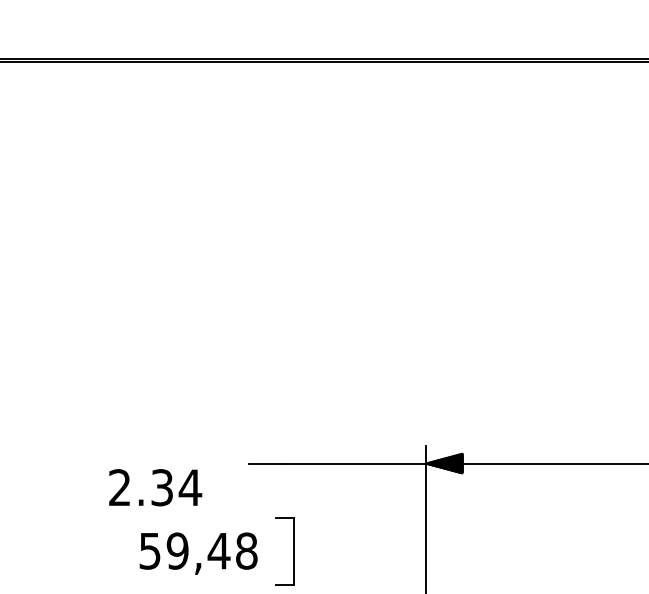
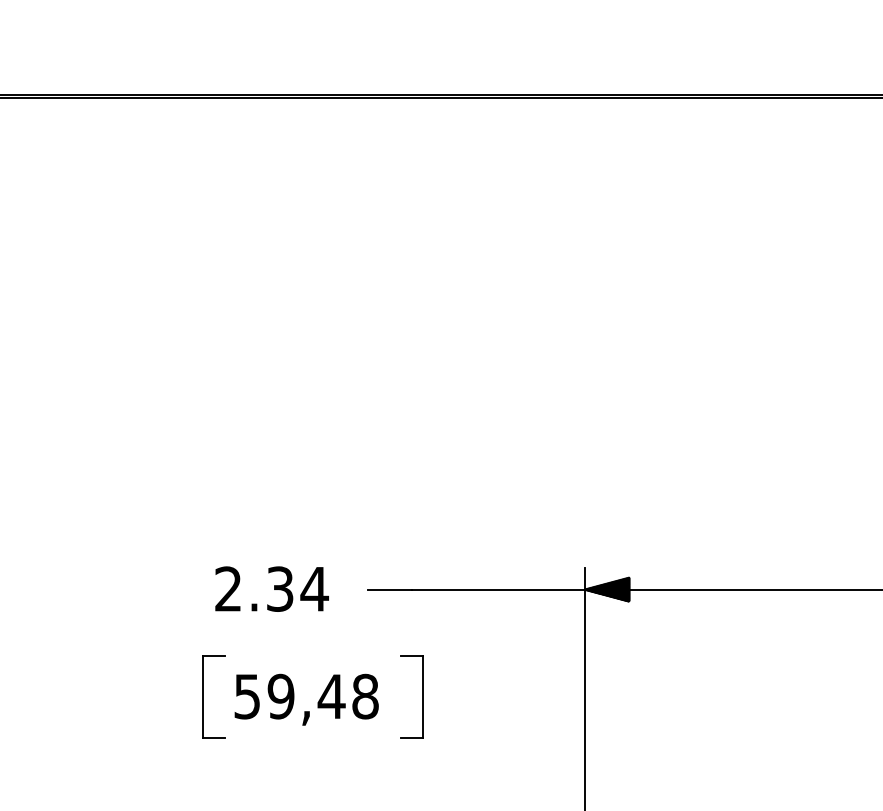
text: (155, 487) -> (271, 588), moved
part: (114, 551) -> (203, 696), added

